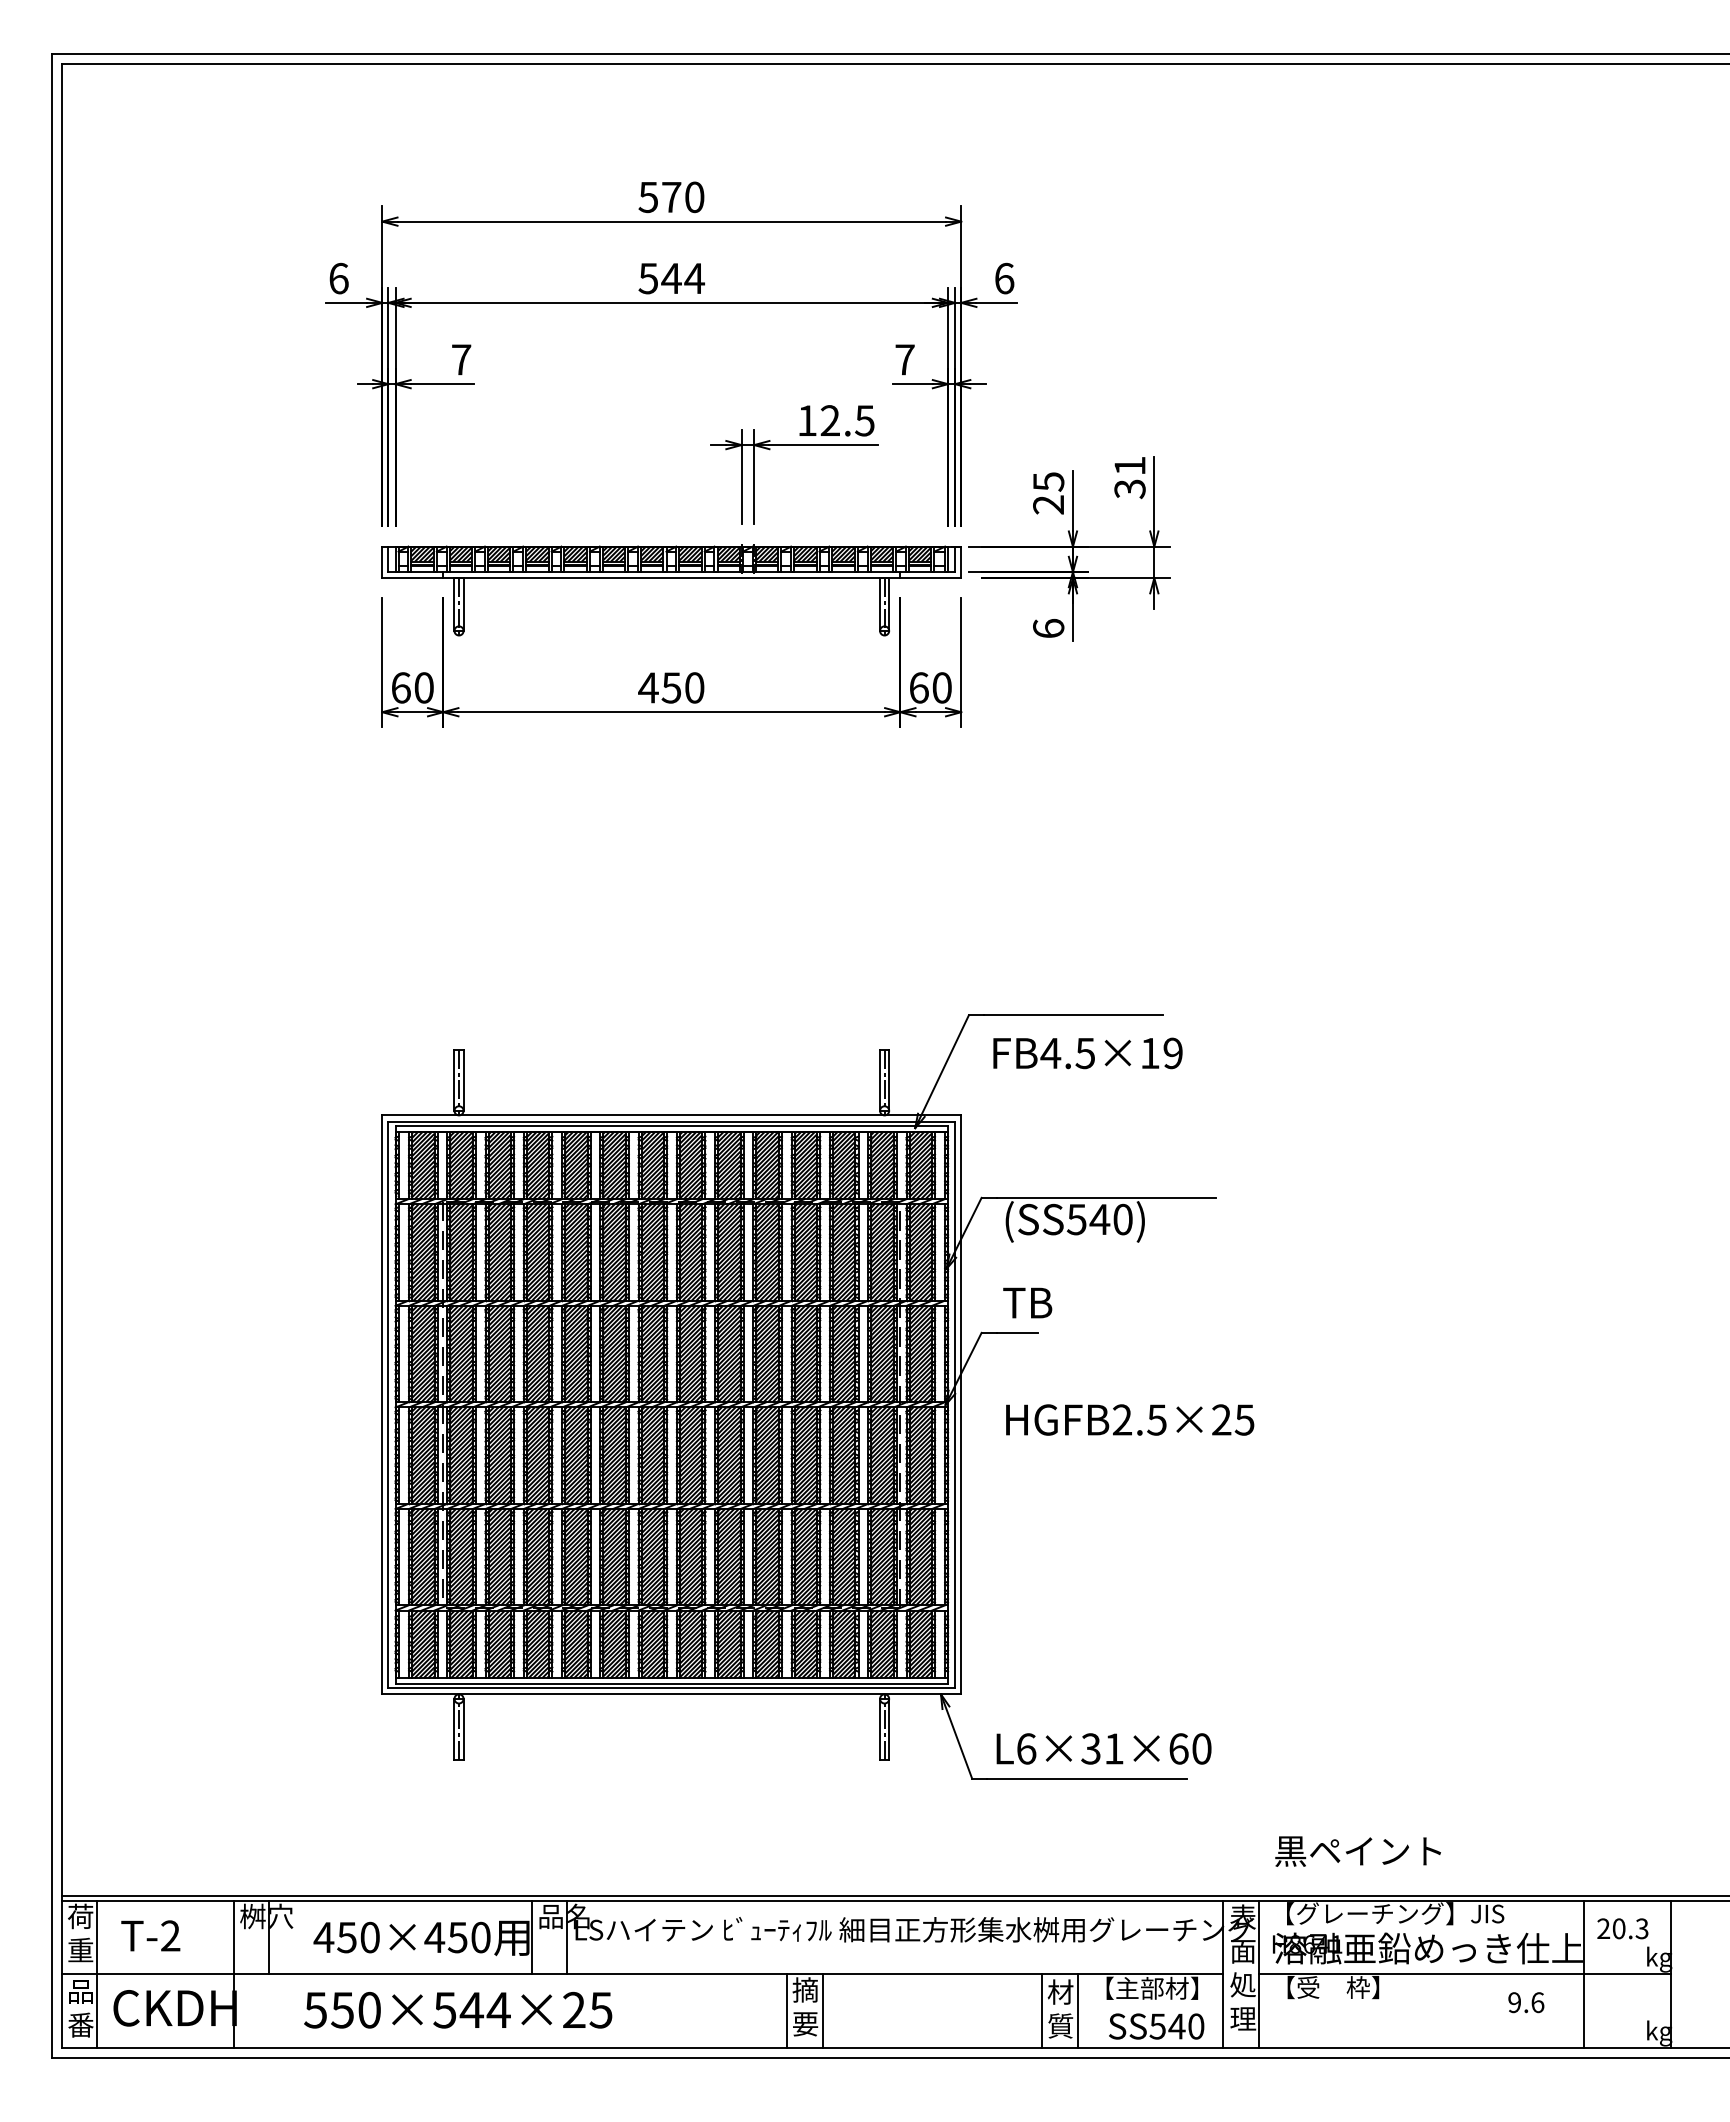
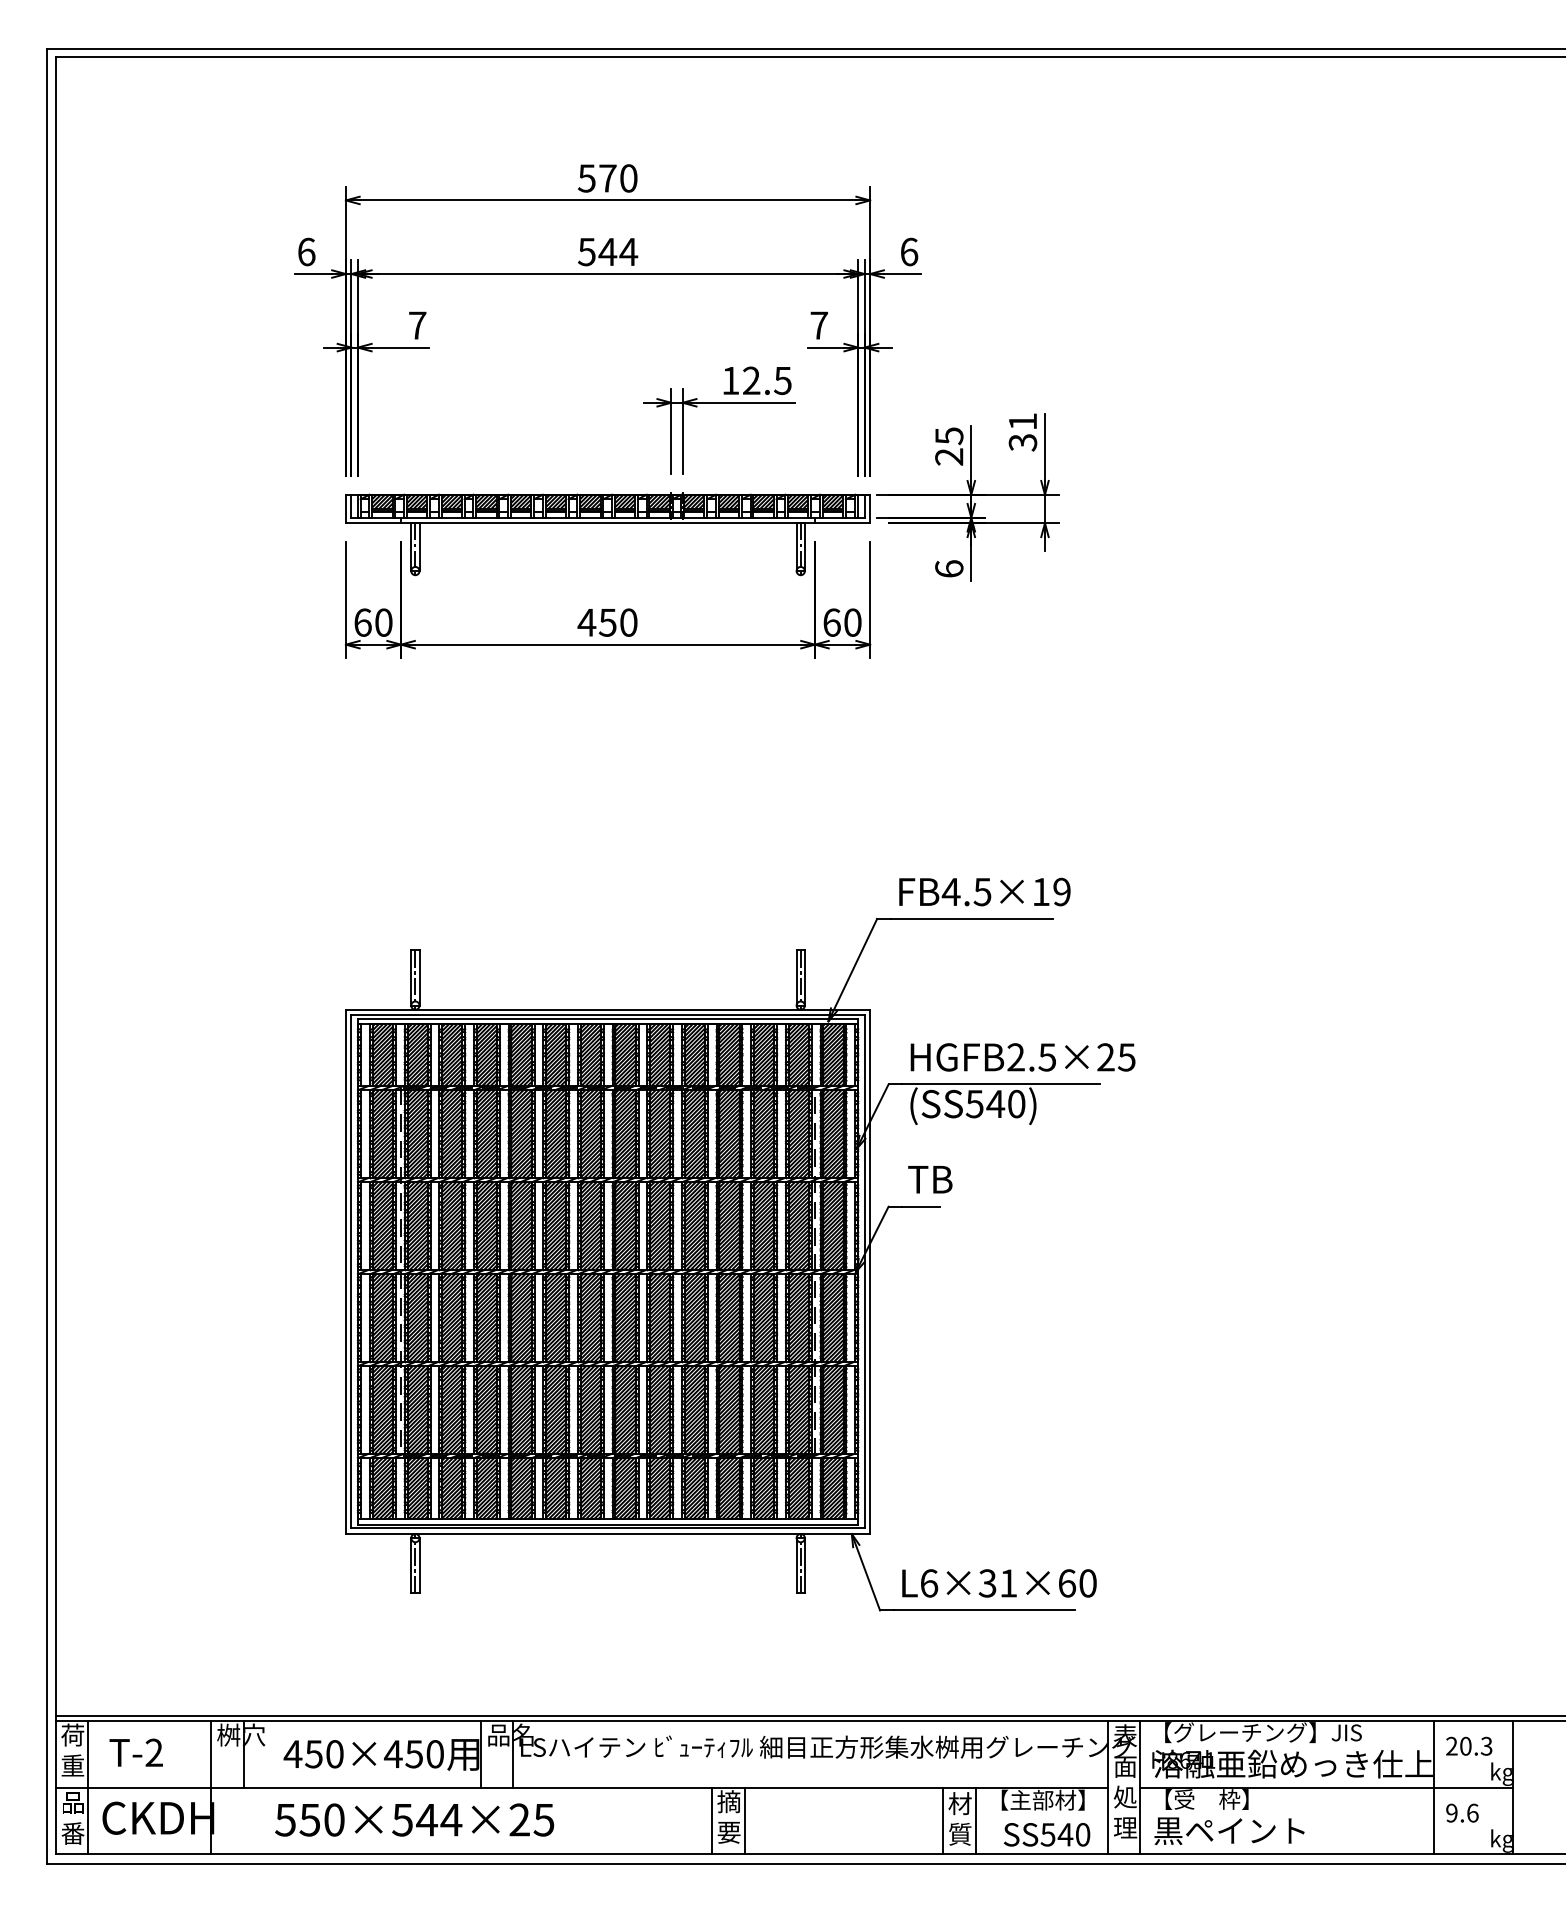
text: (1087, 1053) -> (984, 892), moved
text: (1130, 1419) -> (1023, 1056), moved
text: (1357, 1851) -> (1228, 1831), moved
text: (1526, 2002) -> (1462, 1813), moved

